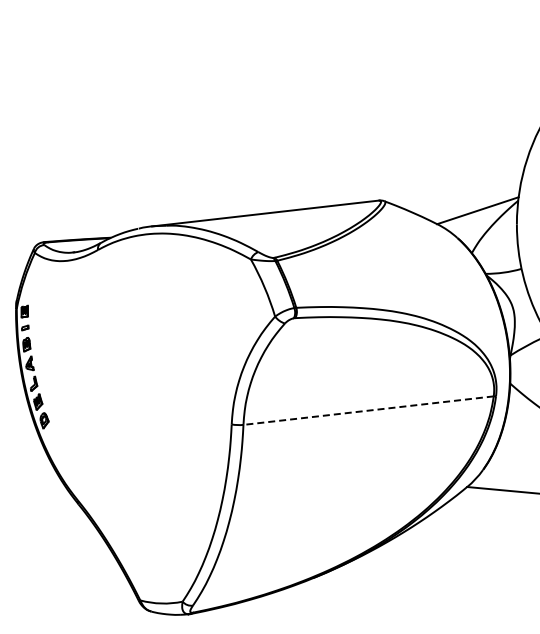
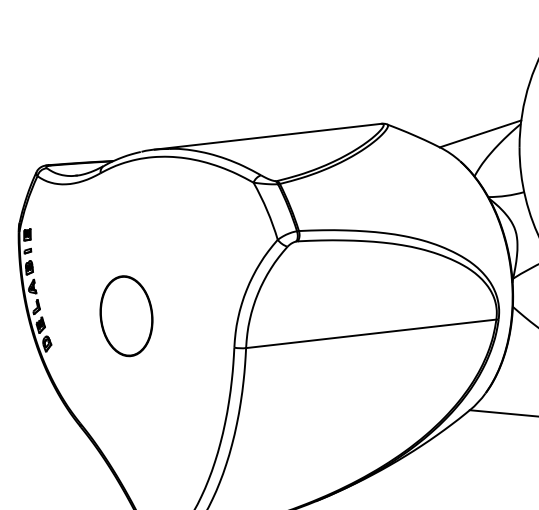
part: (123, 392) -> (126, 315), added
line: (368, 410) -> (371, 333), dashed -> solid

